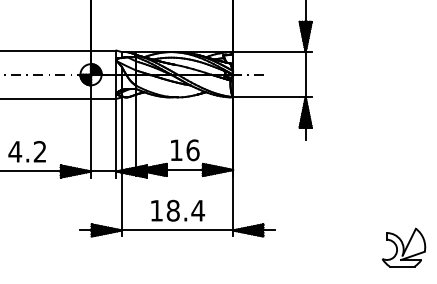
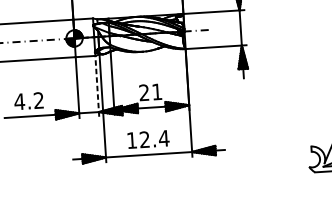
line: (116, 137) -> (97, 85), solid -> dashed
text: (184, 150) -> (150, 92), 16 -> 21
text: (172, 210) -> (144, 139), 18.4 -> 12.4

